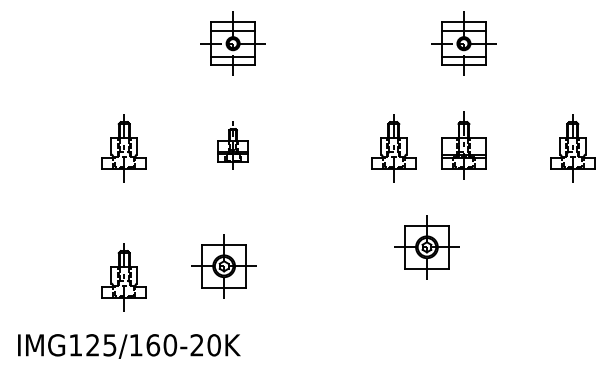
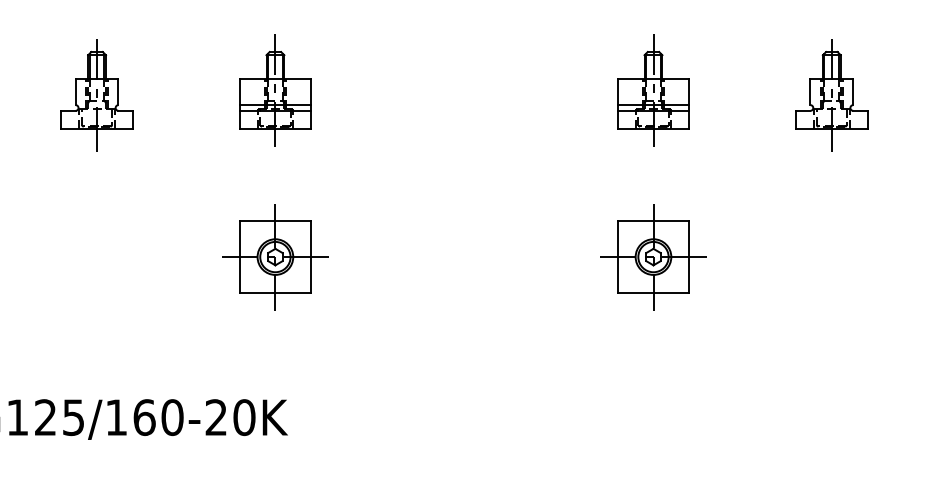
part: (232, 145) -> (274, 90), size x1.43
part: (393, 148) -> (538, 95), removed
part: (426, 247) -> (652, 257), moved
part: (223, 266) -> (274, 257), moved
part: (123, 277) -> (95, 306), removed

